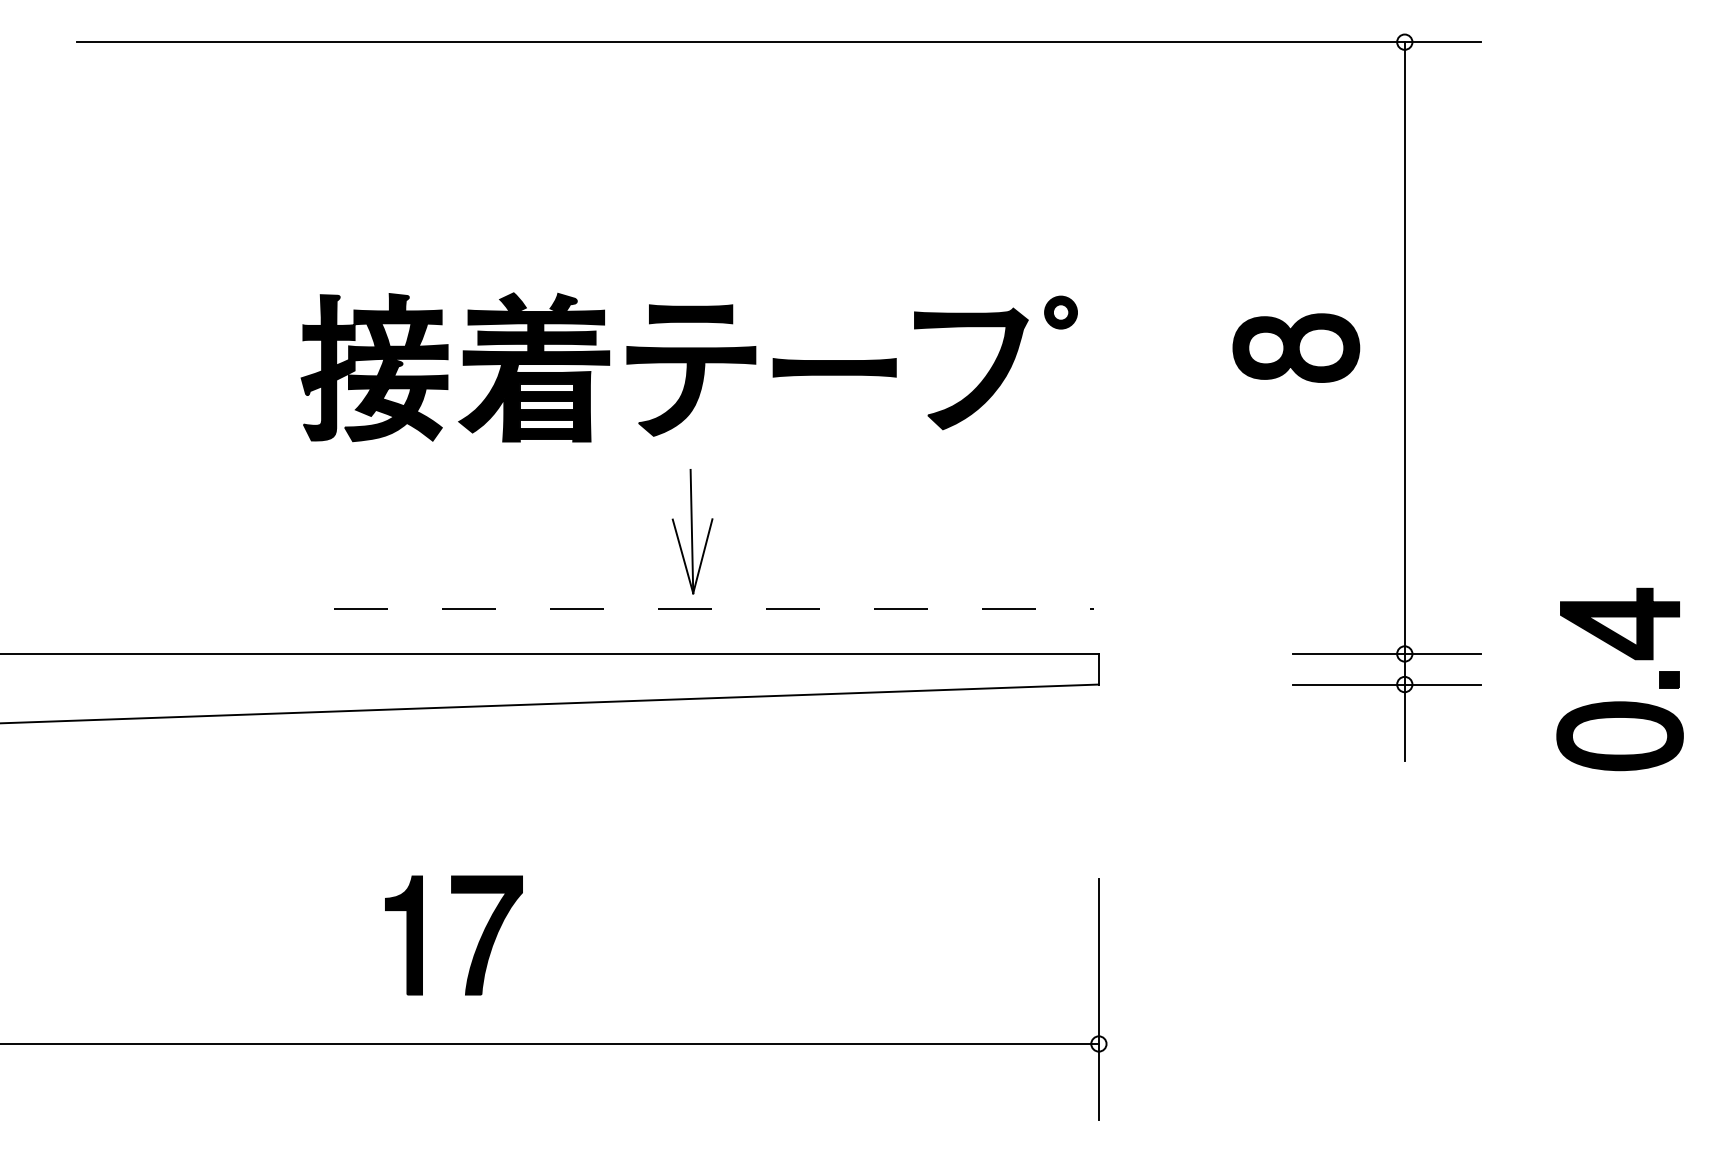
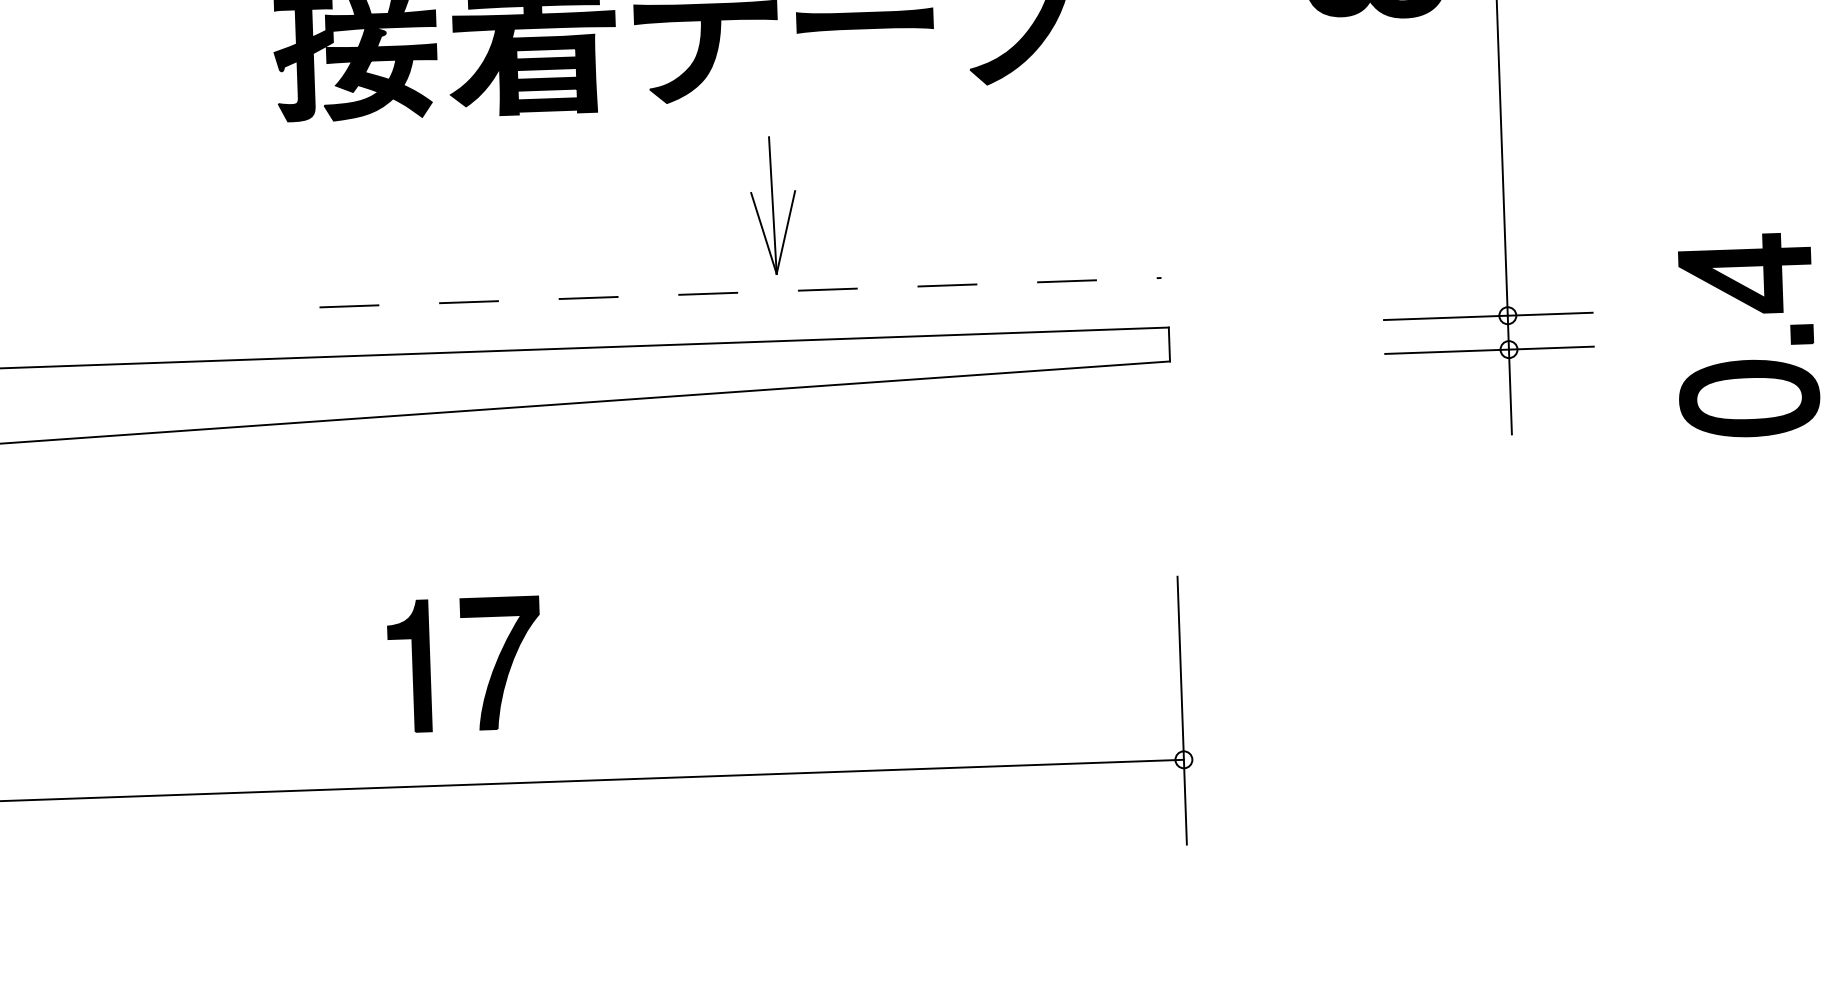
part: (692, 531) -> (773, 205), moved

